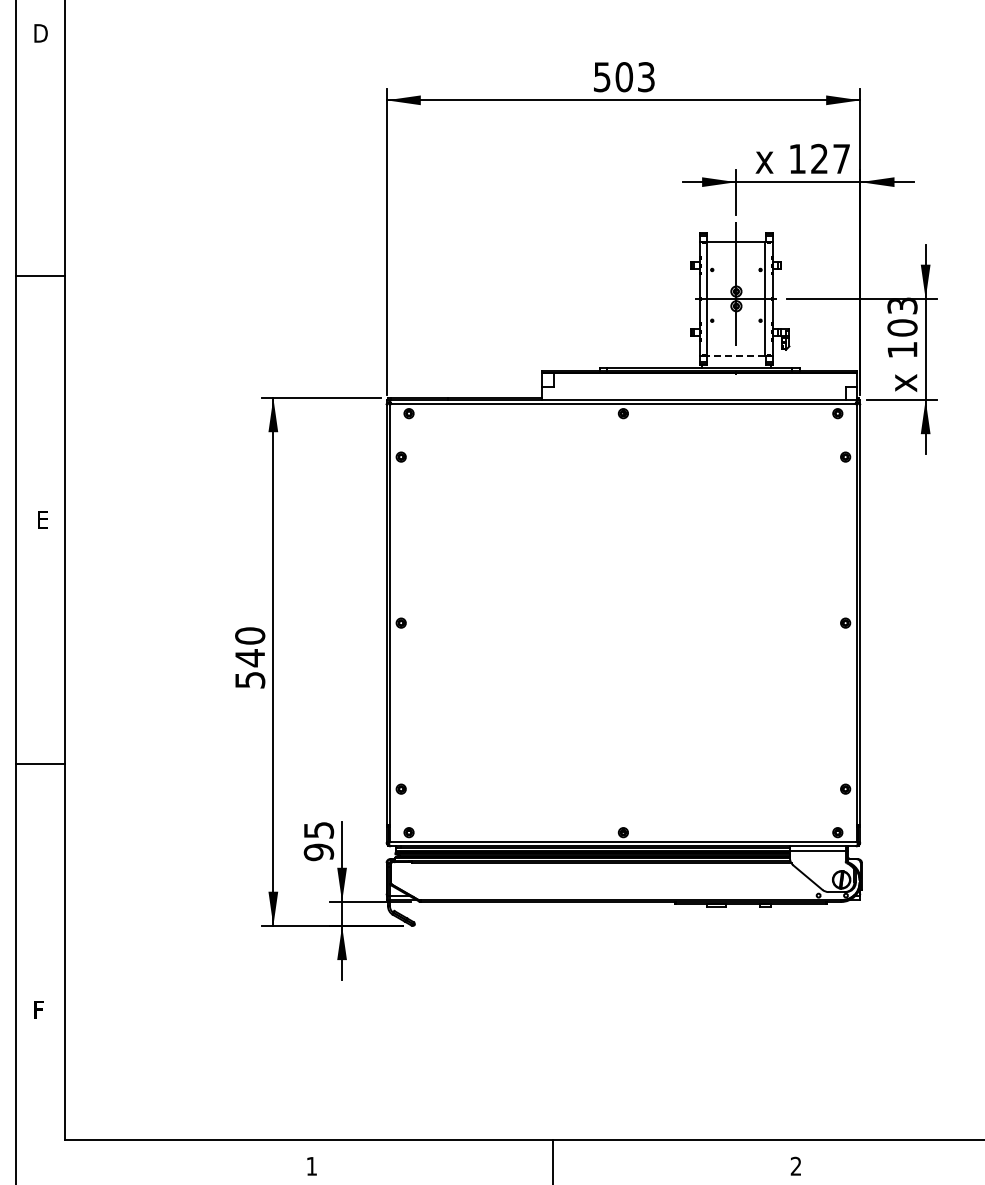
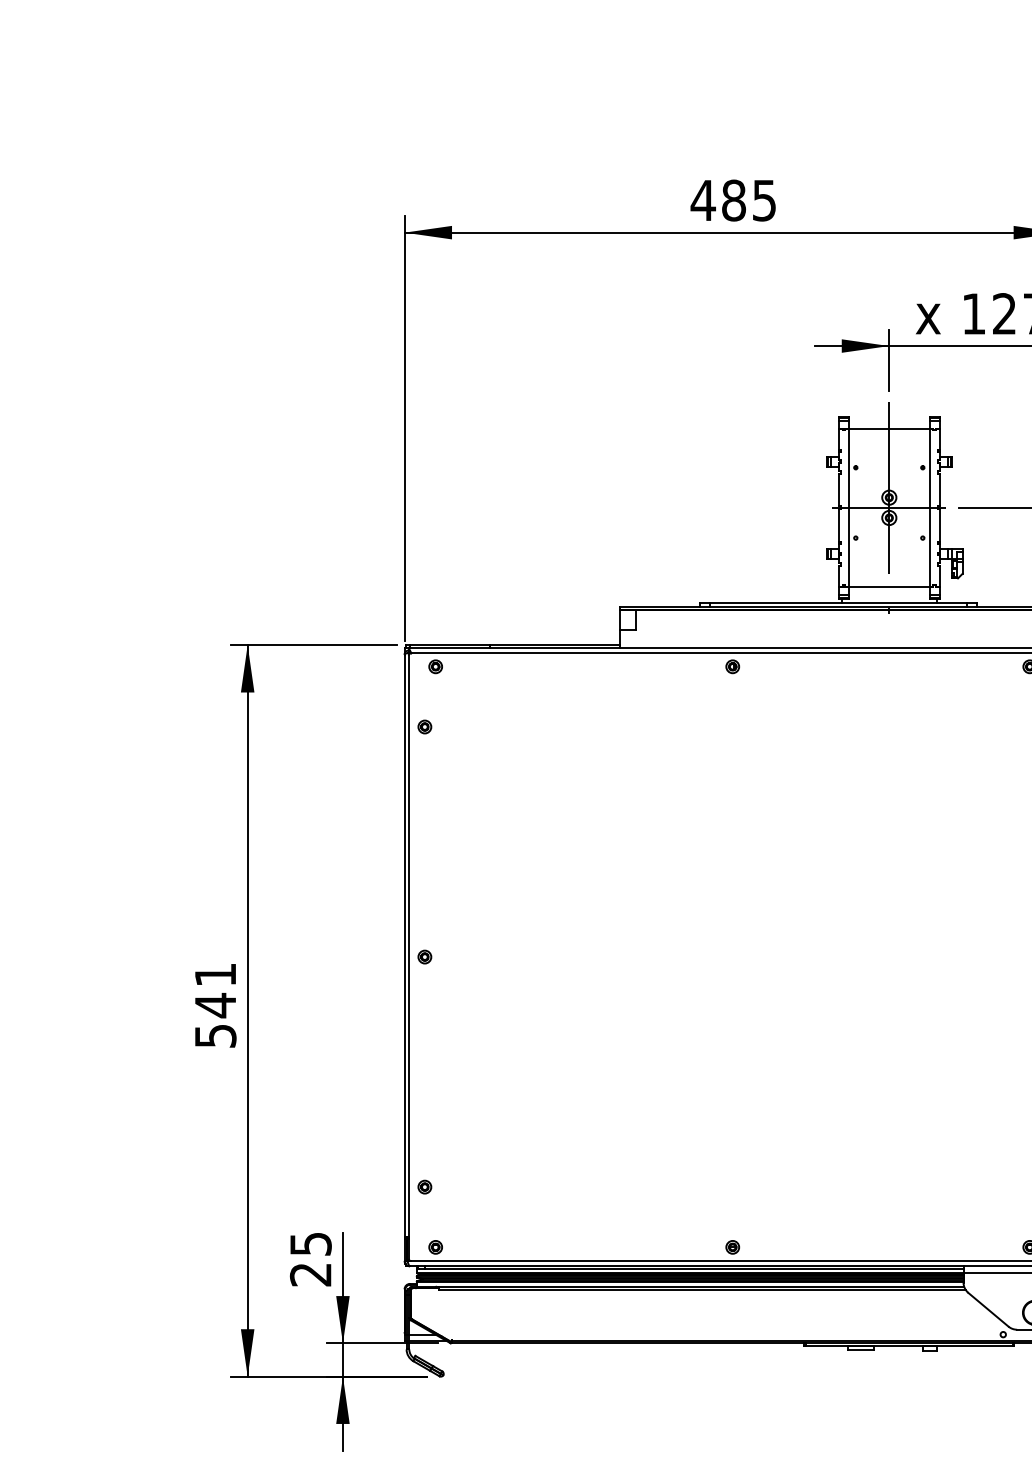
text: (623, 77) -> (732, 201), 503 -> 485
line: (735, 355) -> (888, 586), dashed -> solid
text: (250, 635) -> (216, 974), 540 -> 541
text: (318, 852) -> (310, 1274), 95 -> 25

